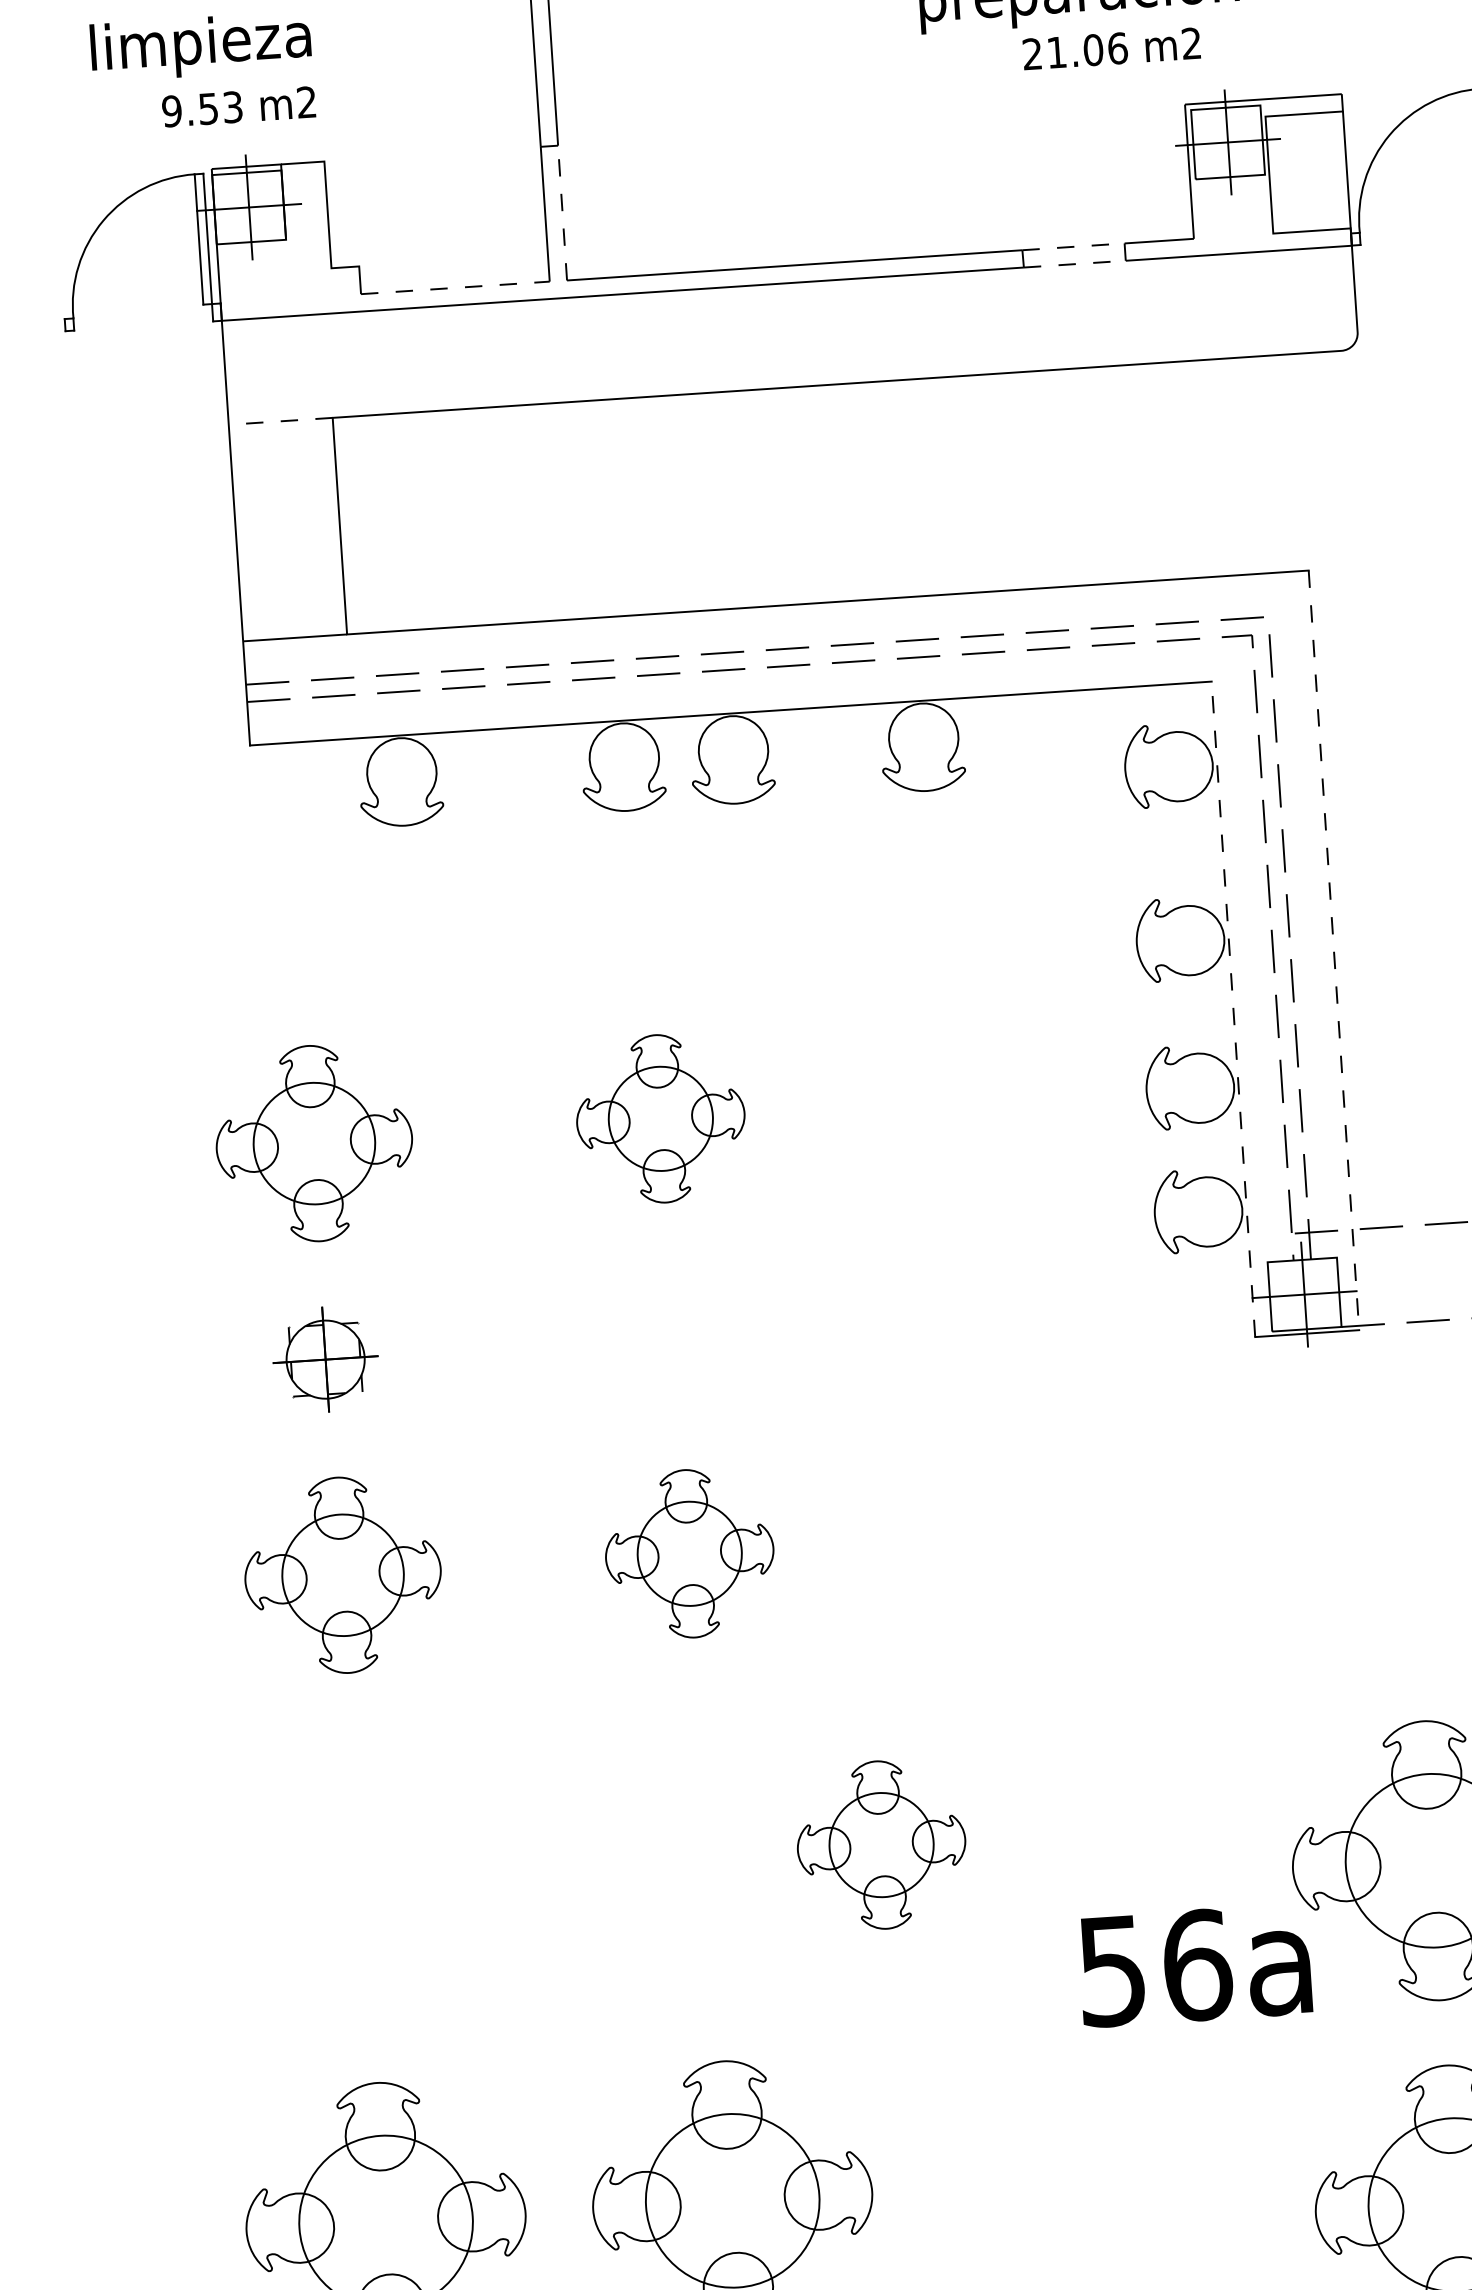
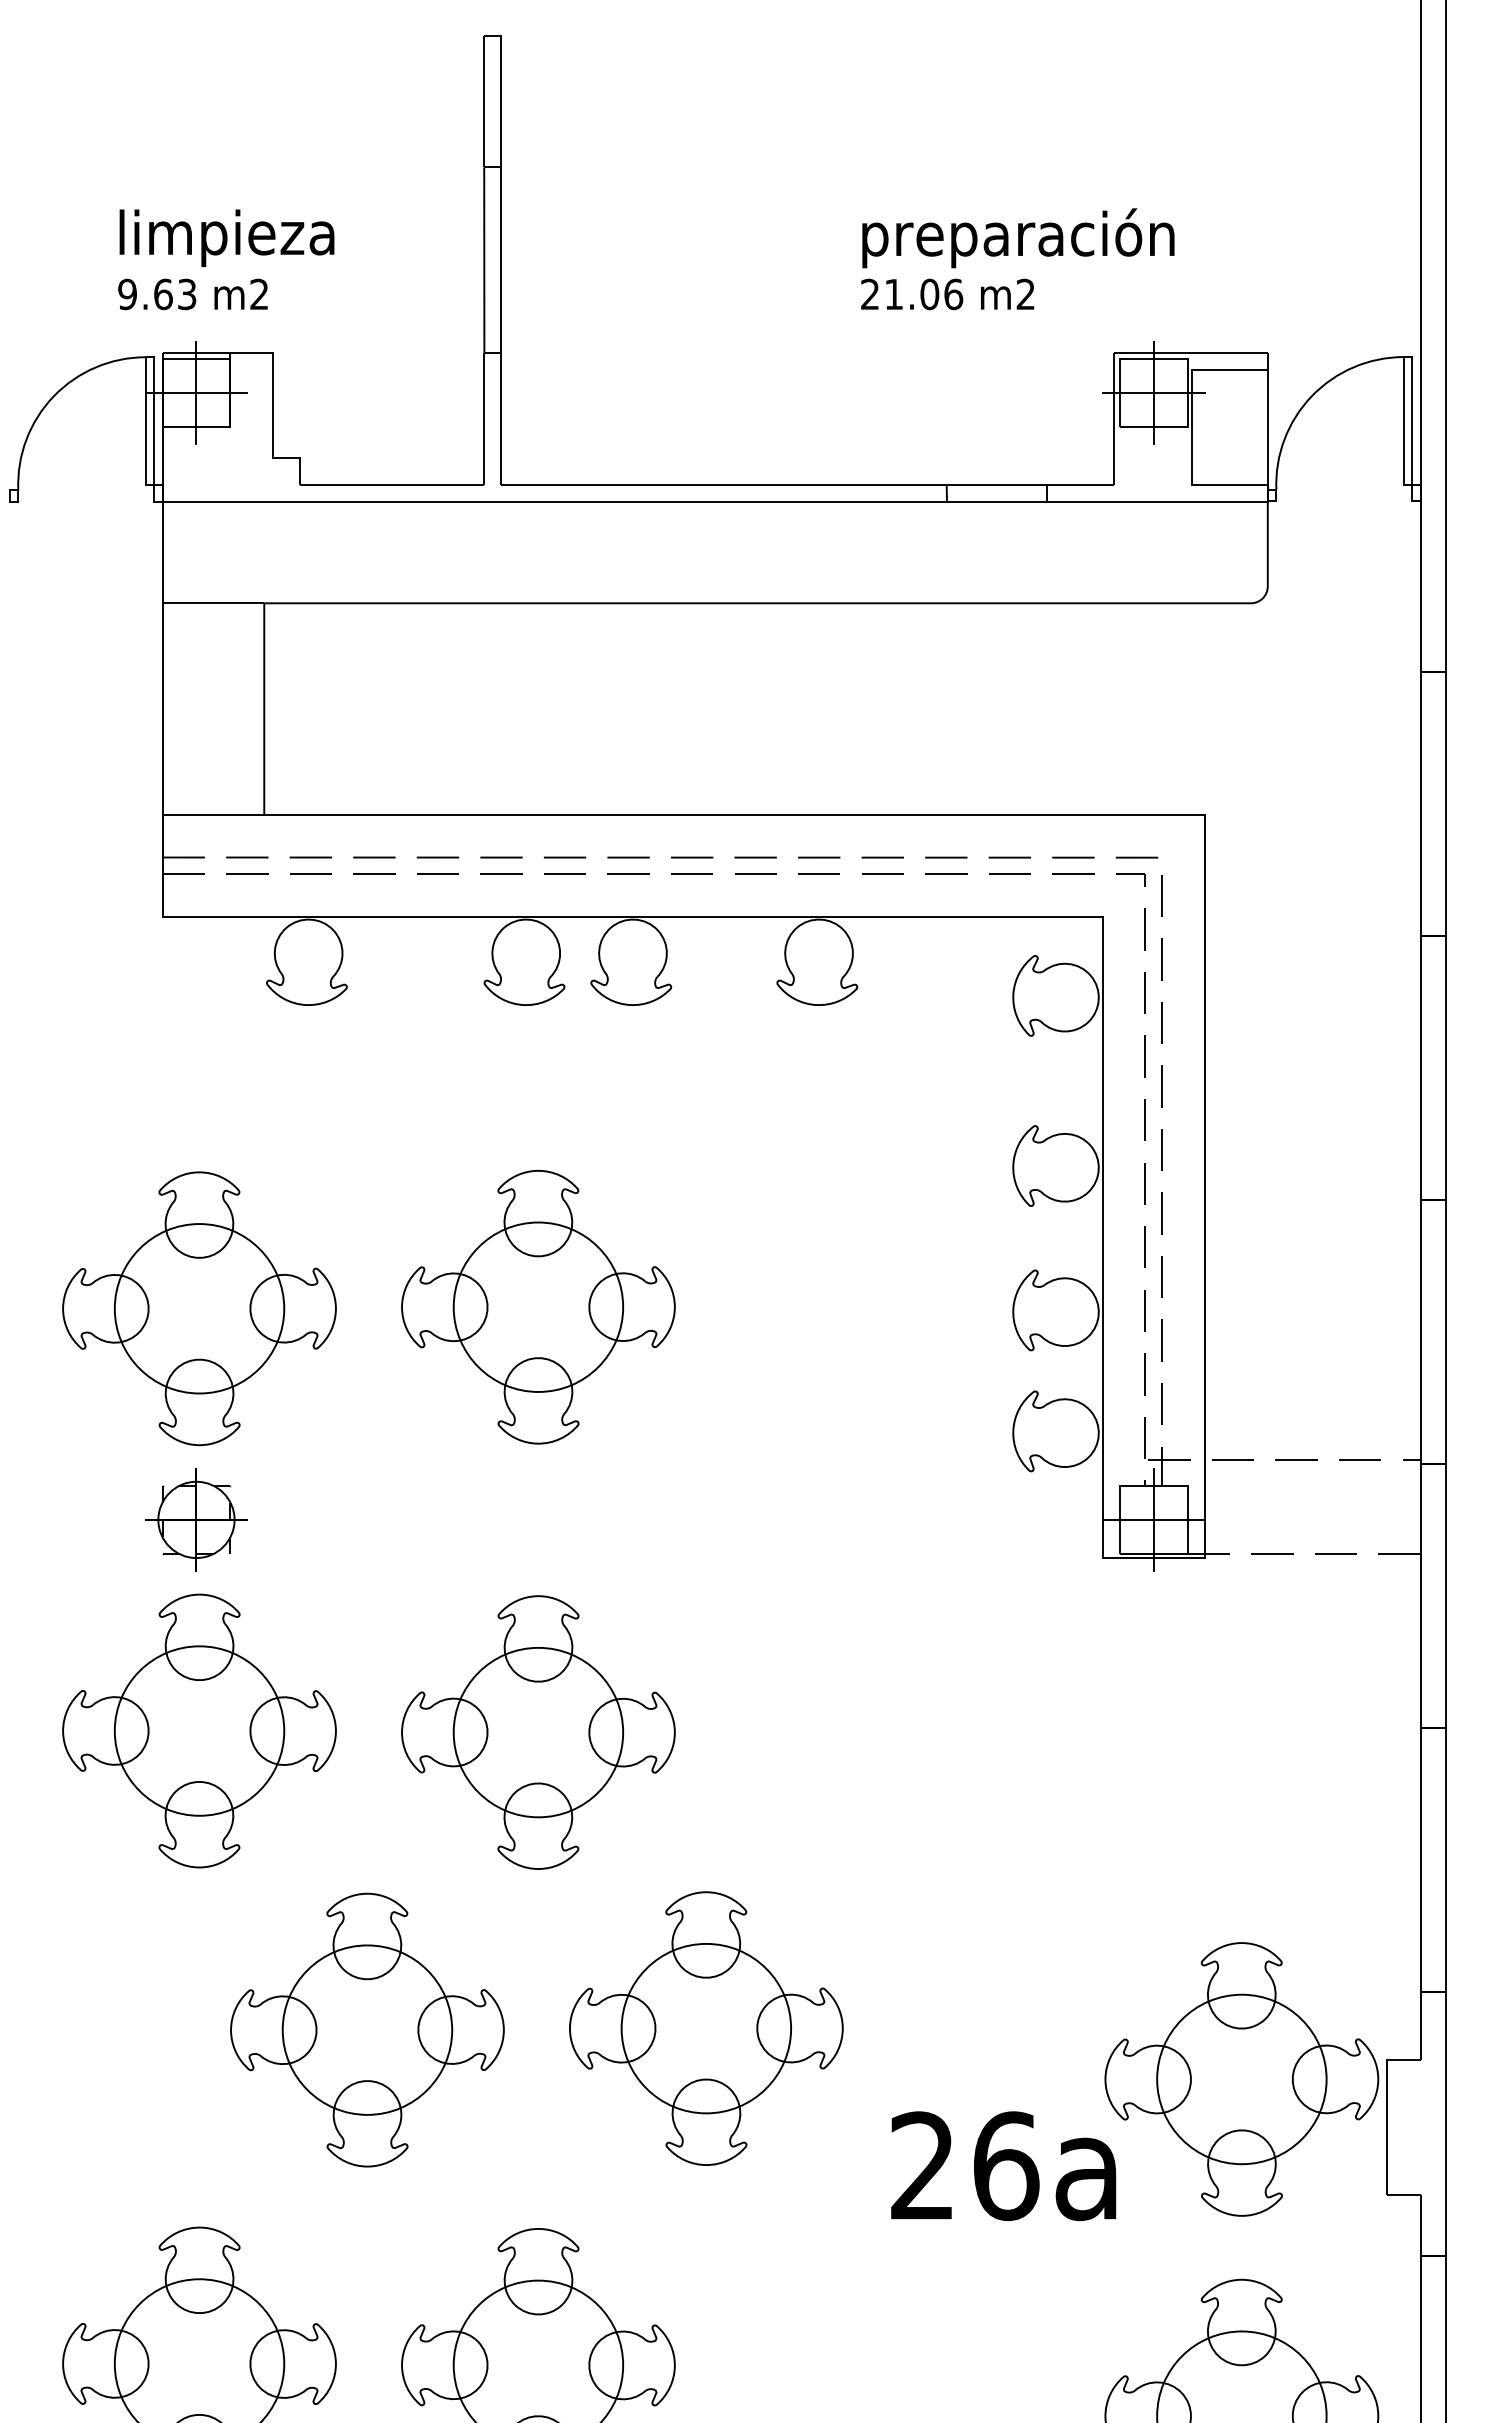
text: (200, 45) -> (226, 237), moved
text: (1111, 49) -> (947, 294), moved
text: (208, 108) -> (163, 294), 9.53 -> 9.63
line: (562, 212) -> (501, 418), dashed -> solid
line: (1073, 246) -> (996, 484), dashed -> solid
line: (1074, 264) -> (996, 501), dashed -> solid
line: (455, 287) -> (392, 484), dashed -> solid
line: (280, 421) -> (213, 603), dashed -> solid
line: (1333, 951) -> (1204, 1187), dashed -> solid
line: (1233, 1009) -> (1103, 1237), dashed -> solid
part: (660, 1118) -> (538, 1306), size x1.67
part: (314, 1143) -> (199, 1308), size x1.43
part: (689, 1553) -> (538, 1732), size x1.67
part: (343, 1574) -> (199, 1730), size x1.43
part: (881, 1845) -> (706, 2028), size x1.67
part: (535, 1869) -> (367, 2029), added
text: (1111, 1971) -> (922, 2166), 56a -> 26a

